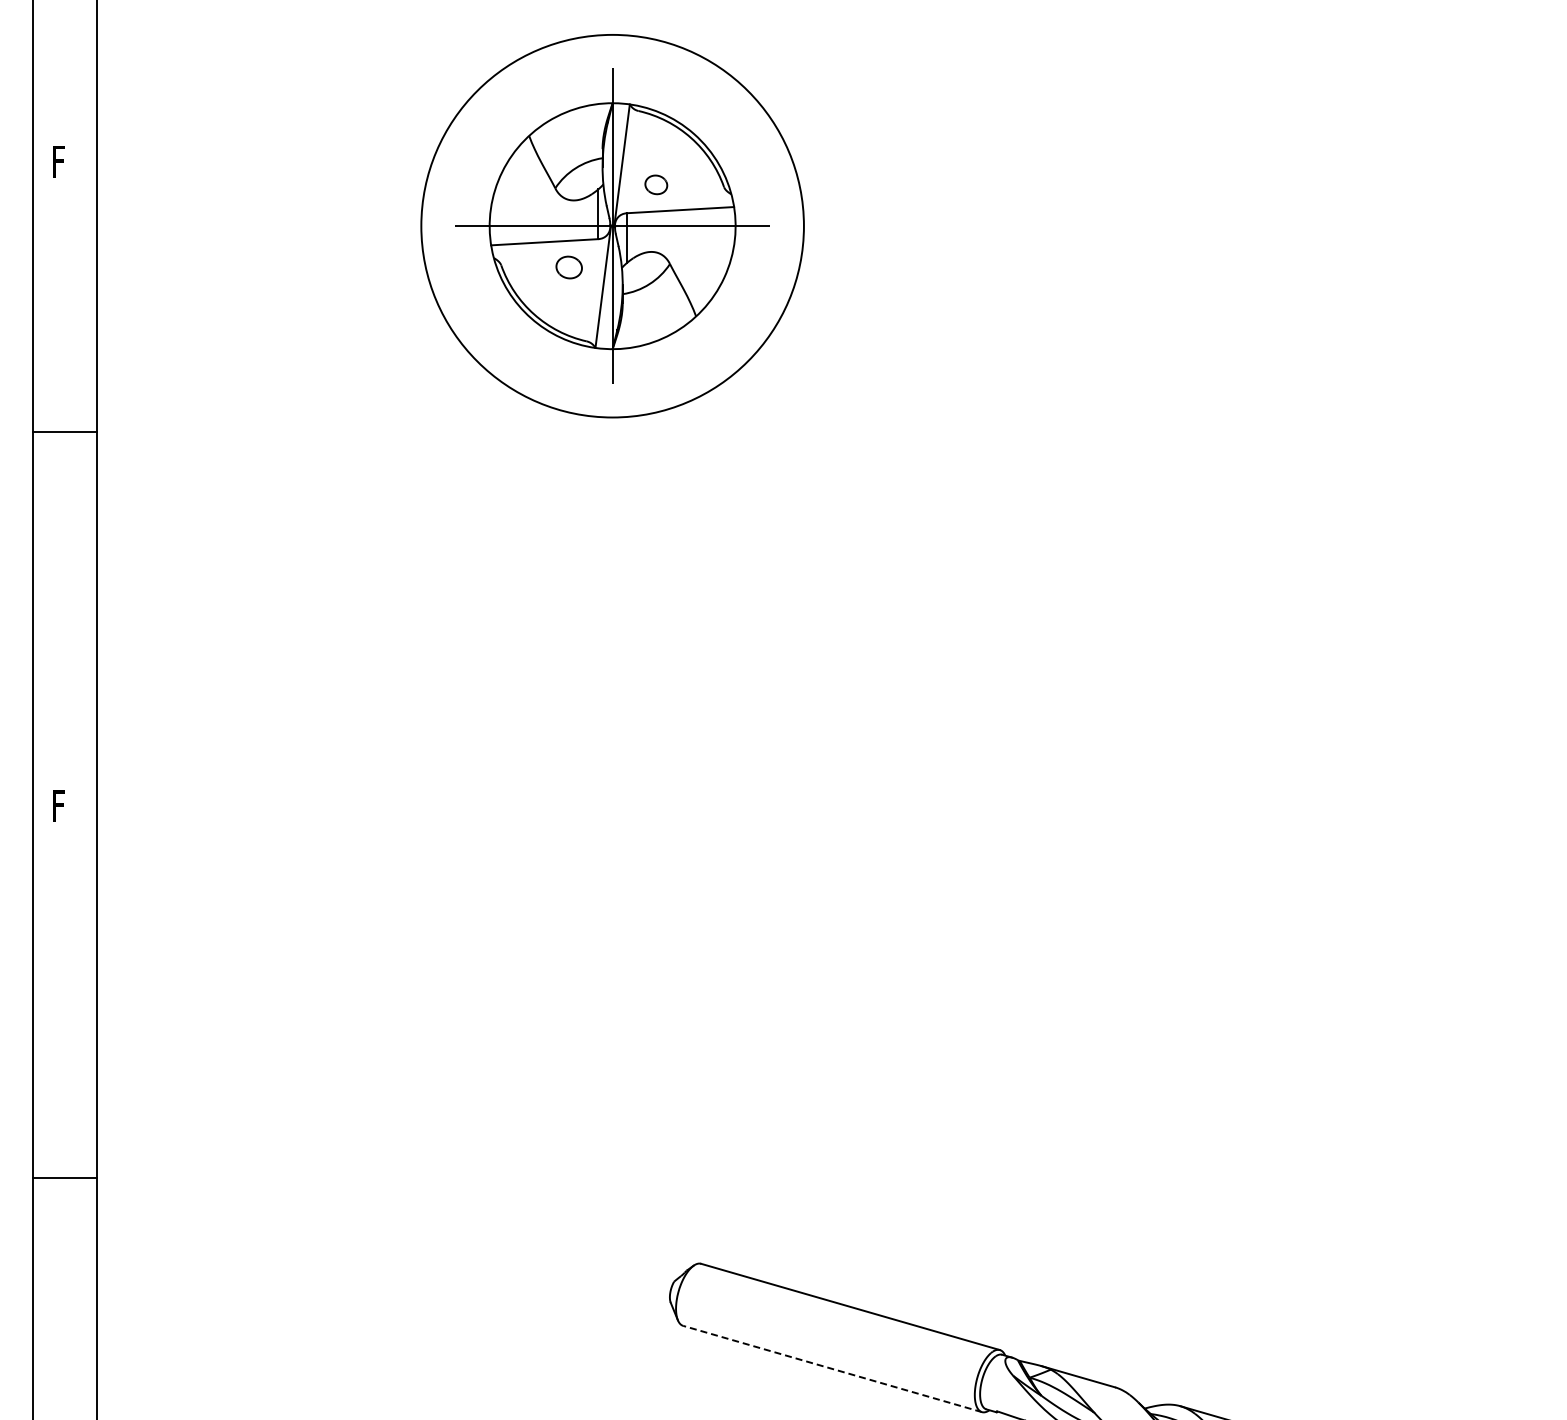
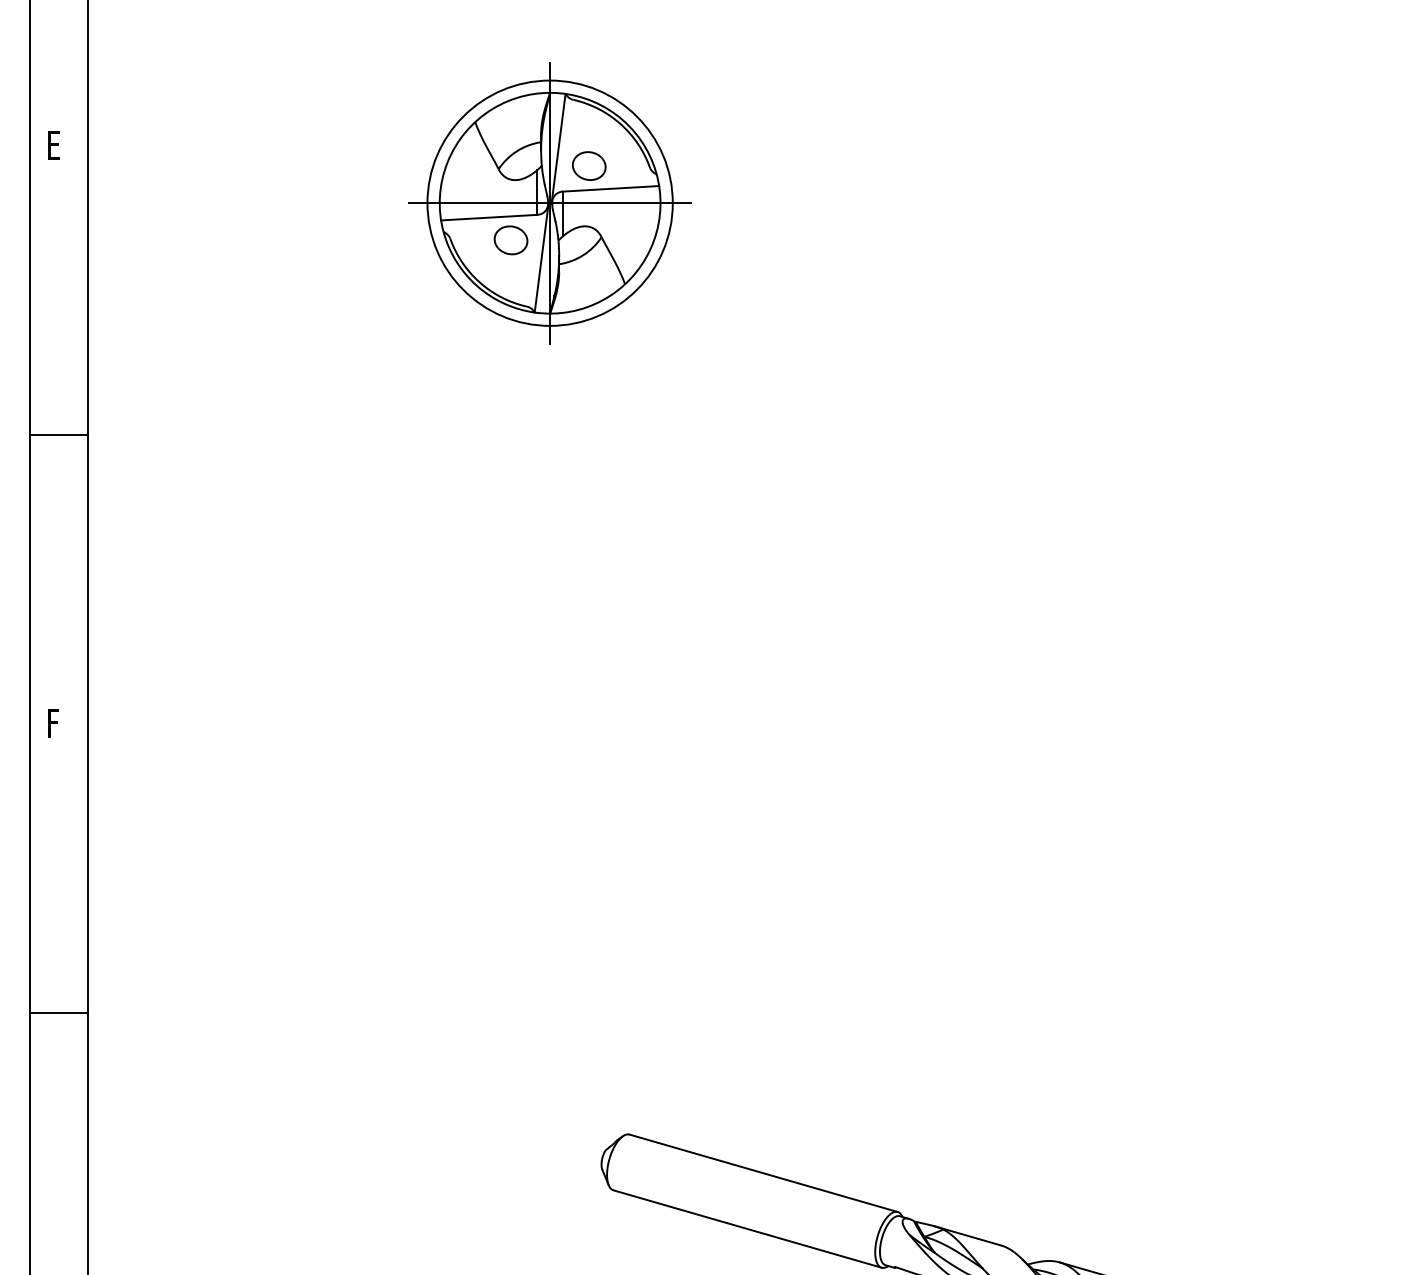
text: (60, 161) -> (54, 145), F -> E
part: (656, 184) -> (589, 165), size x1.67
circle: (612, 225) -> (550, 202), size x0.71
part: (569, 267) -> (511, 240), size x1.43
line: (64, 431) -> (58, 434), moved
line: (64, 1178) -> (58, 1013), moved
line: (832, 1368) -> (747, 1228), dashed -> solid

